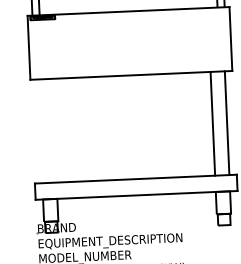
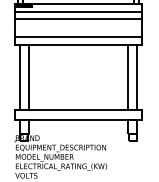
line: (129, 24) -> (78, 12), added
line: (129, 35) -> (78, 19), added
line: (130, 62) -> (78, 36), added
line: (53, 129) -> (28, 76), added
line: (39, 130) -> (19, 76), added

